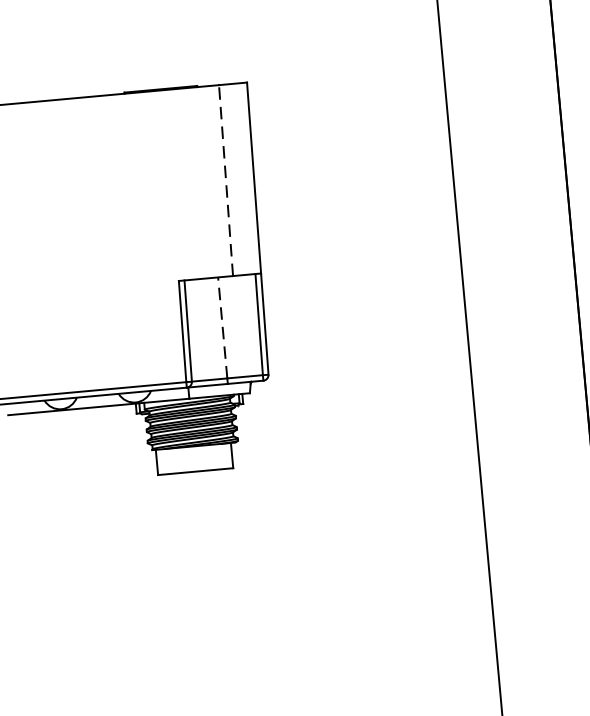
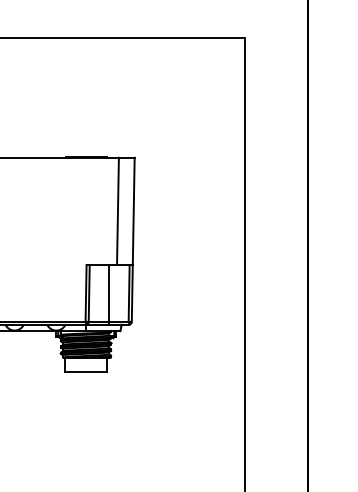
line: (225, 180) -> (117, 211), dashed -> solid
line: (222, 326) -> (108, 292), dashed -> solid

